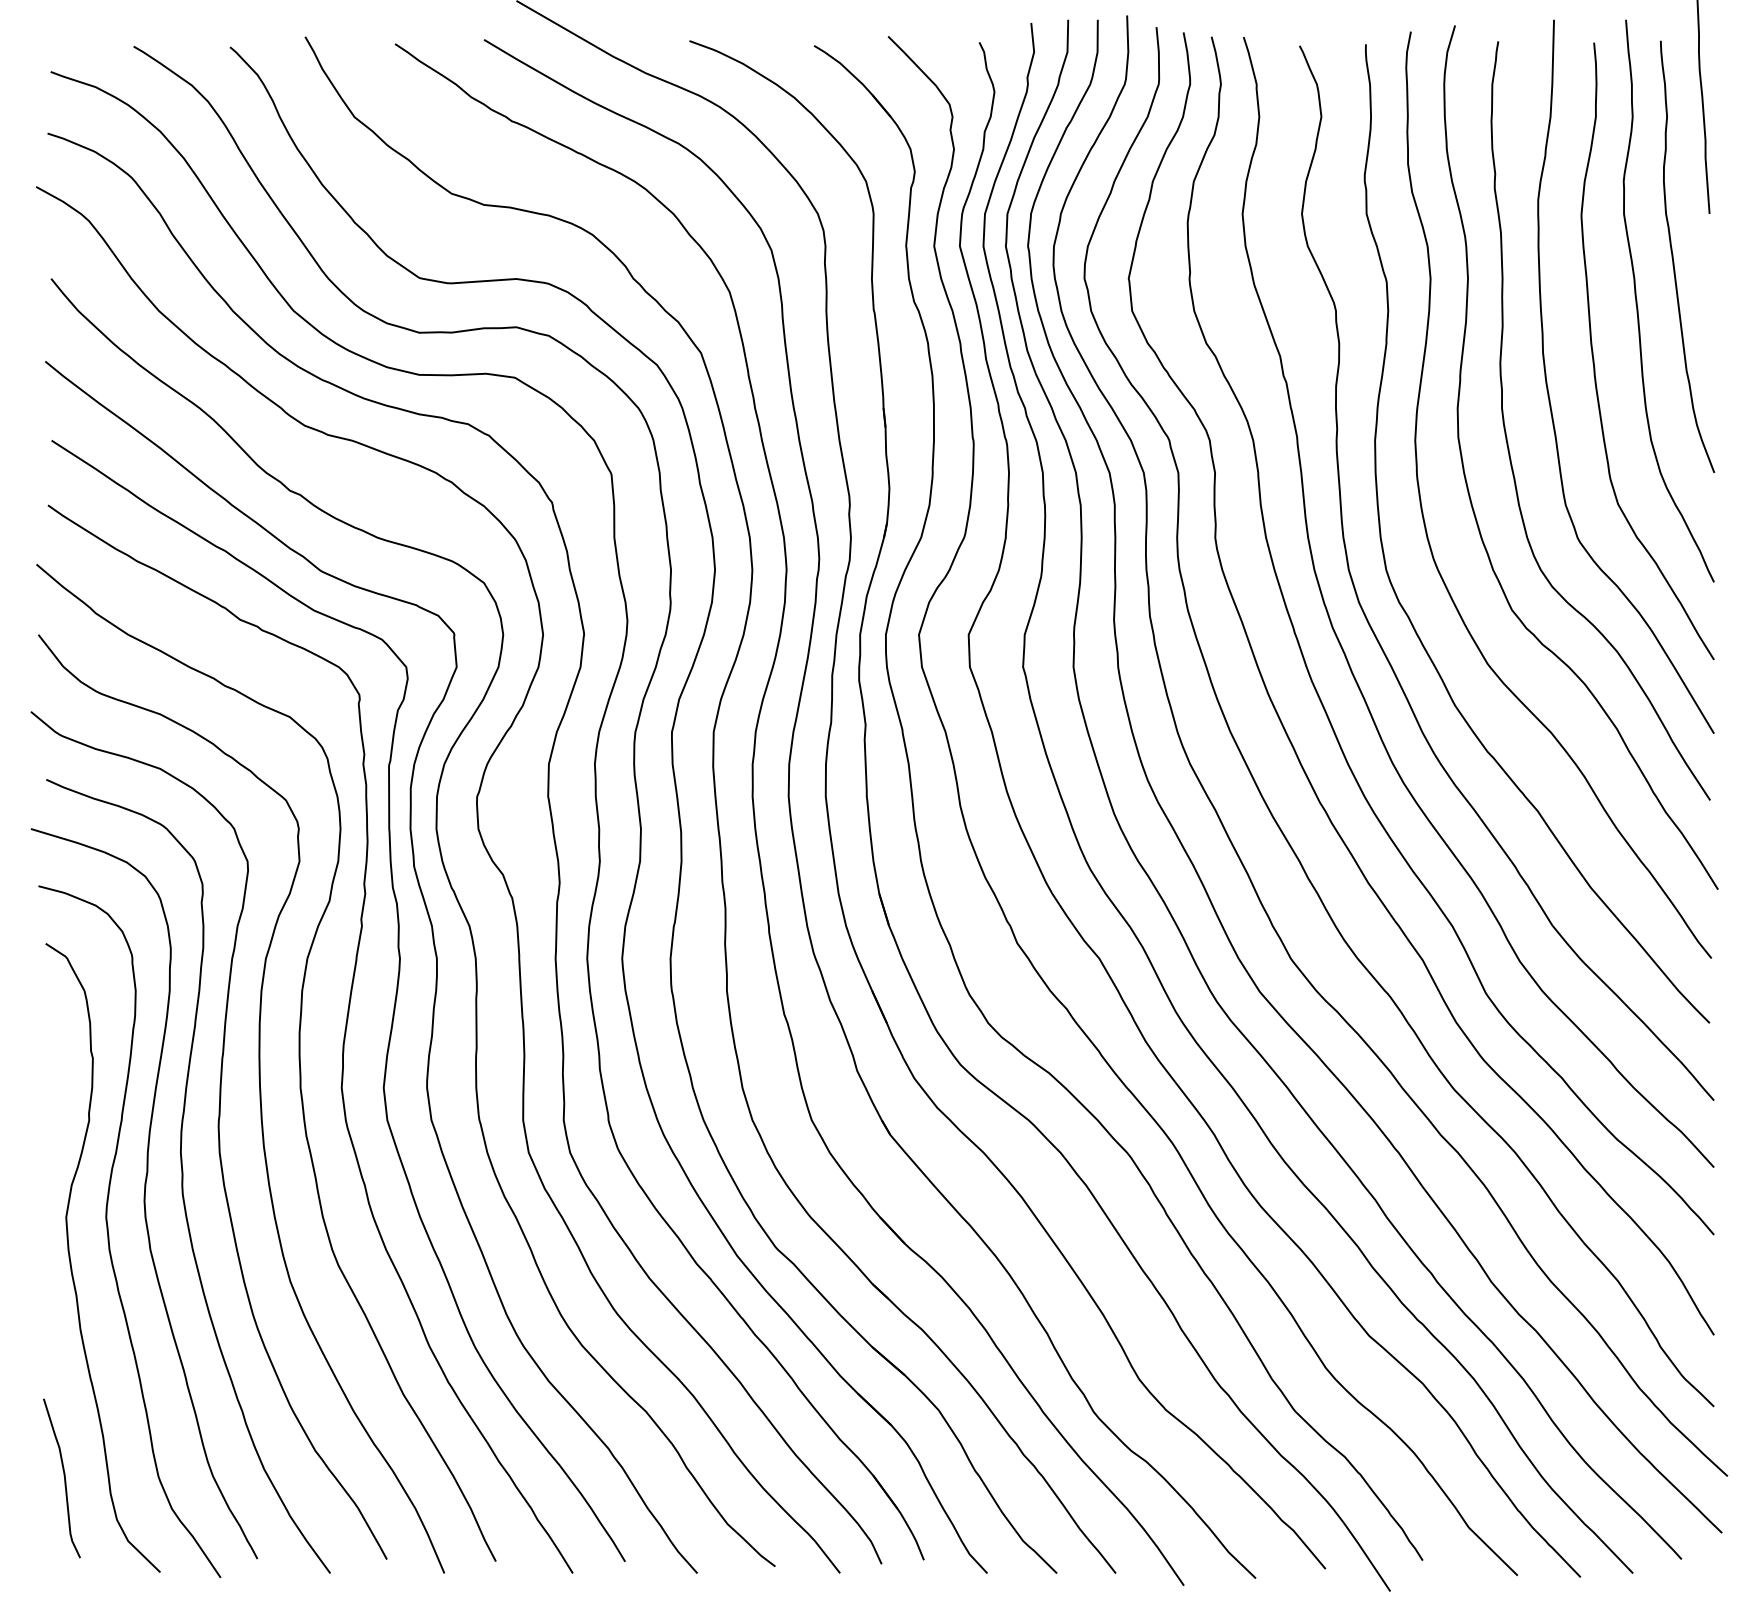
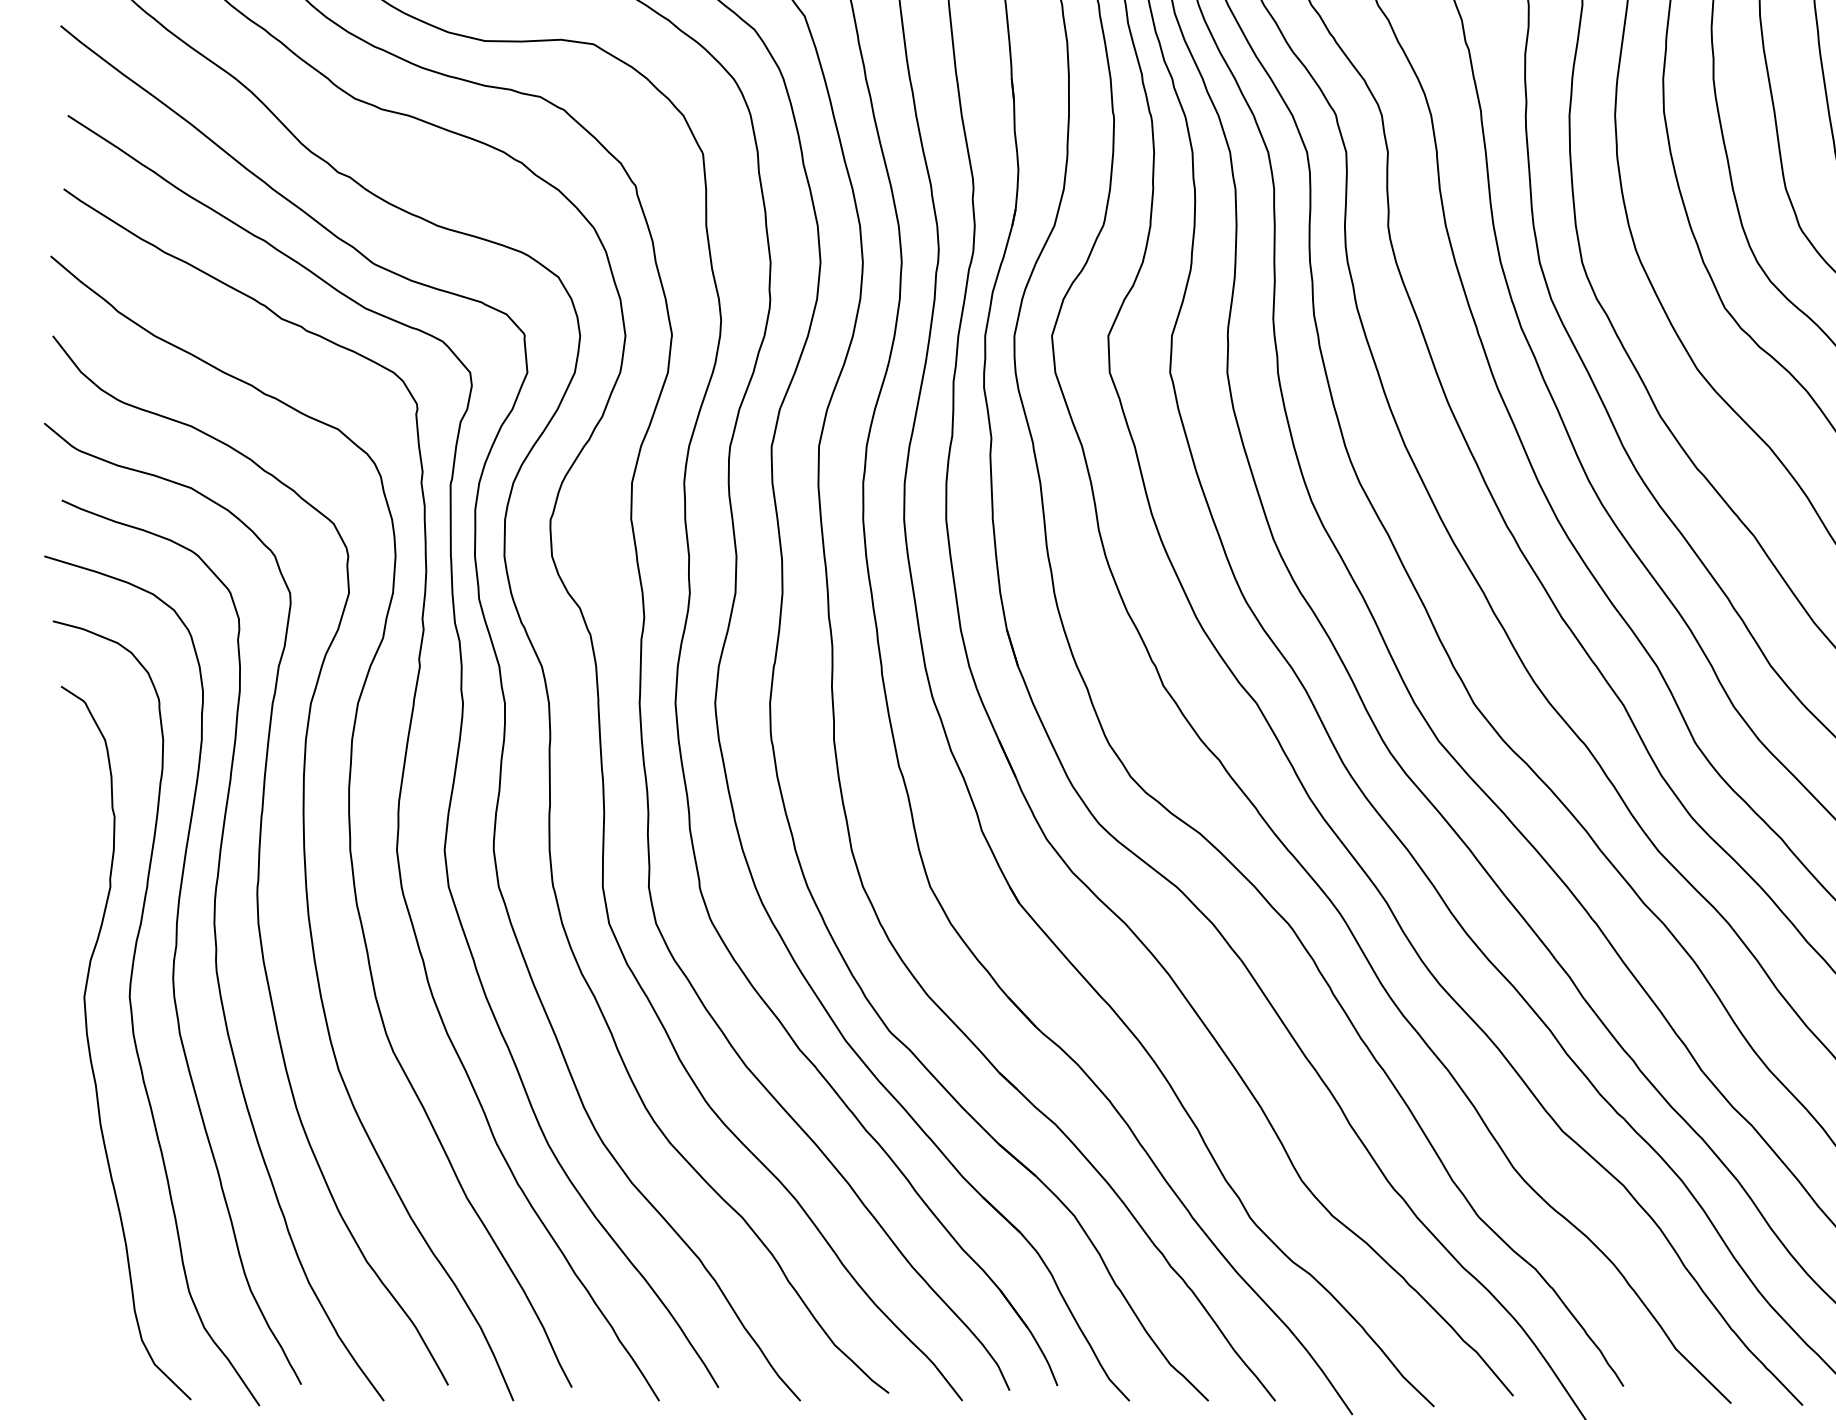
curve: (63, 1476) -> (81, 1291), removed

